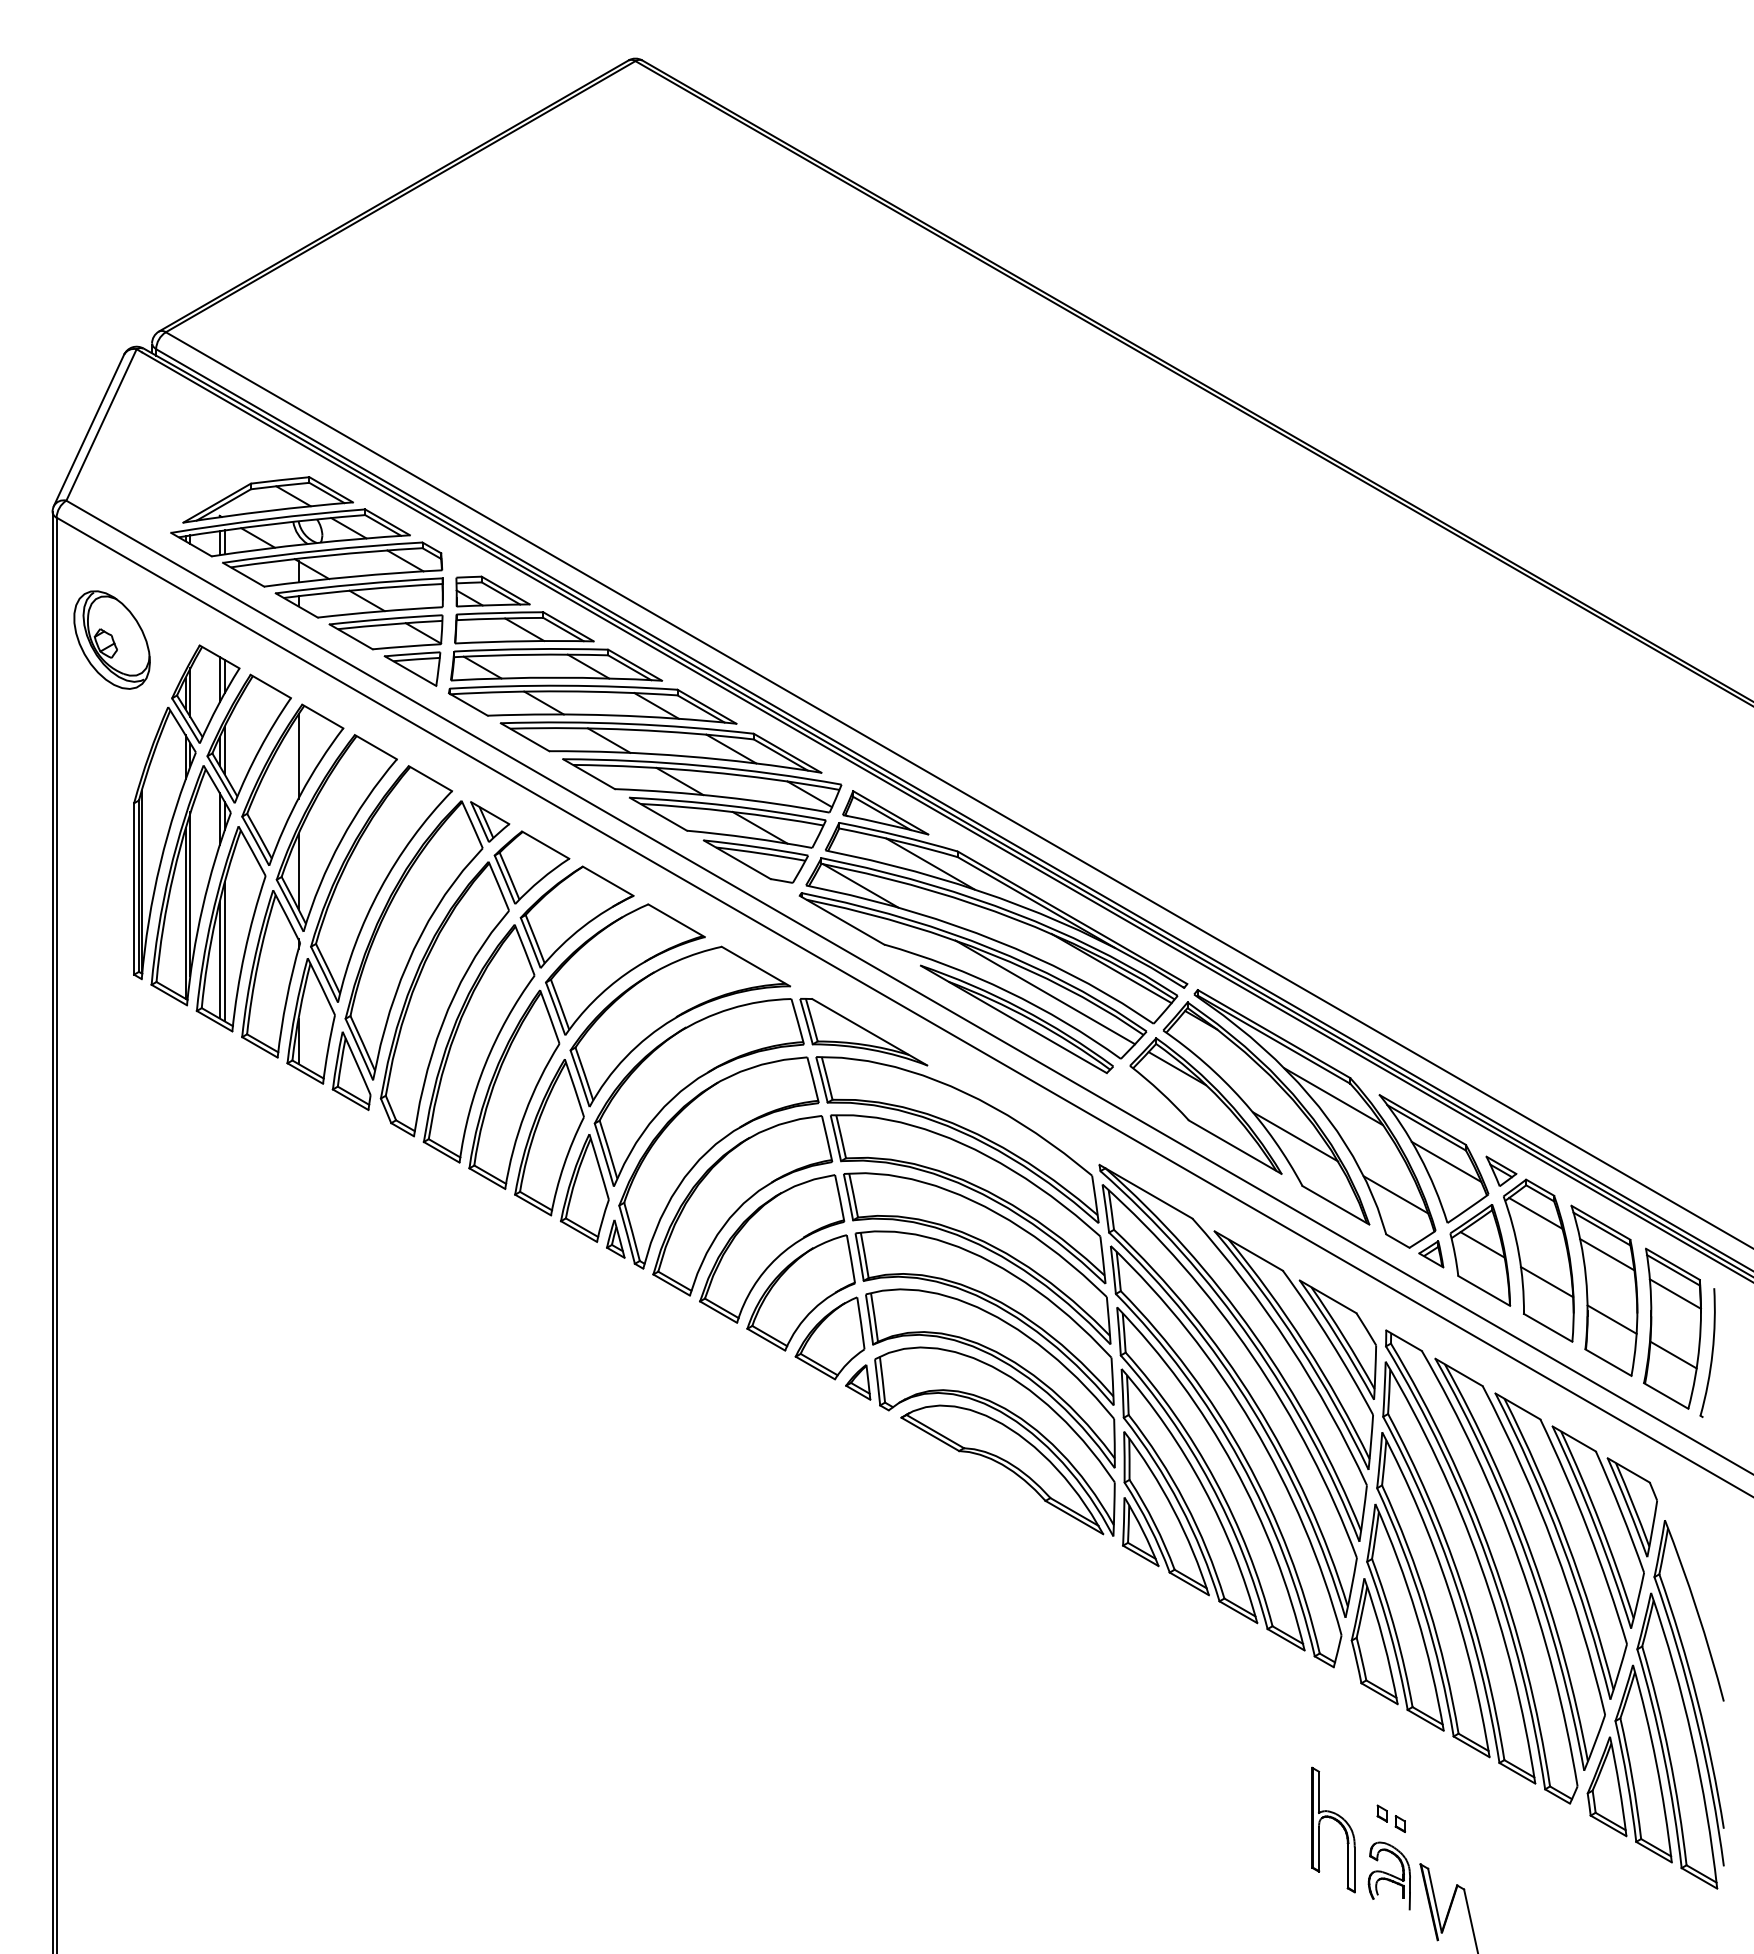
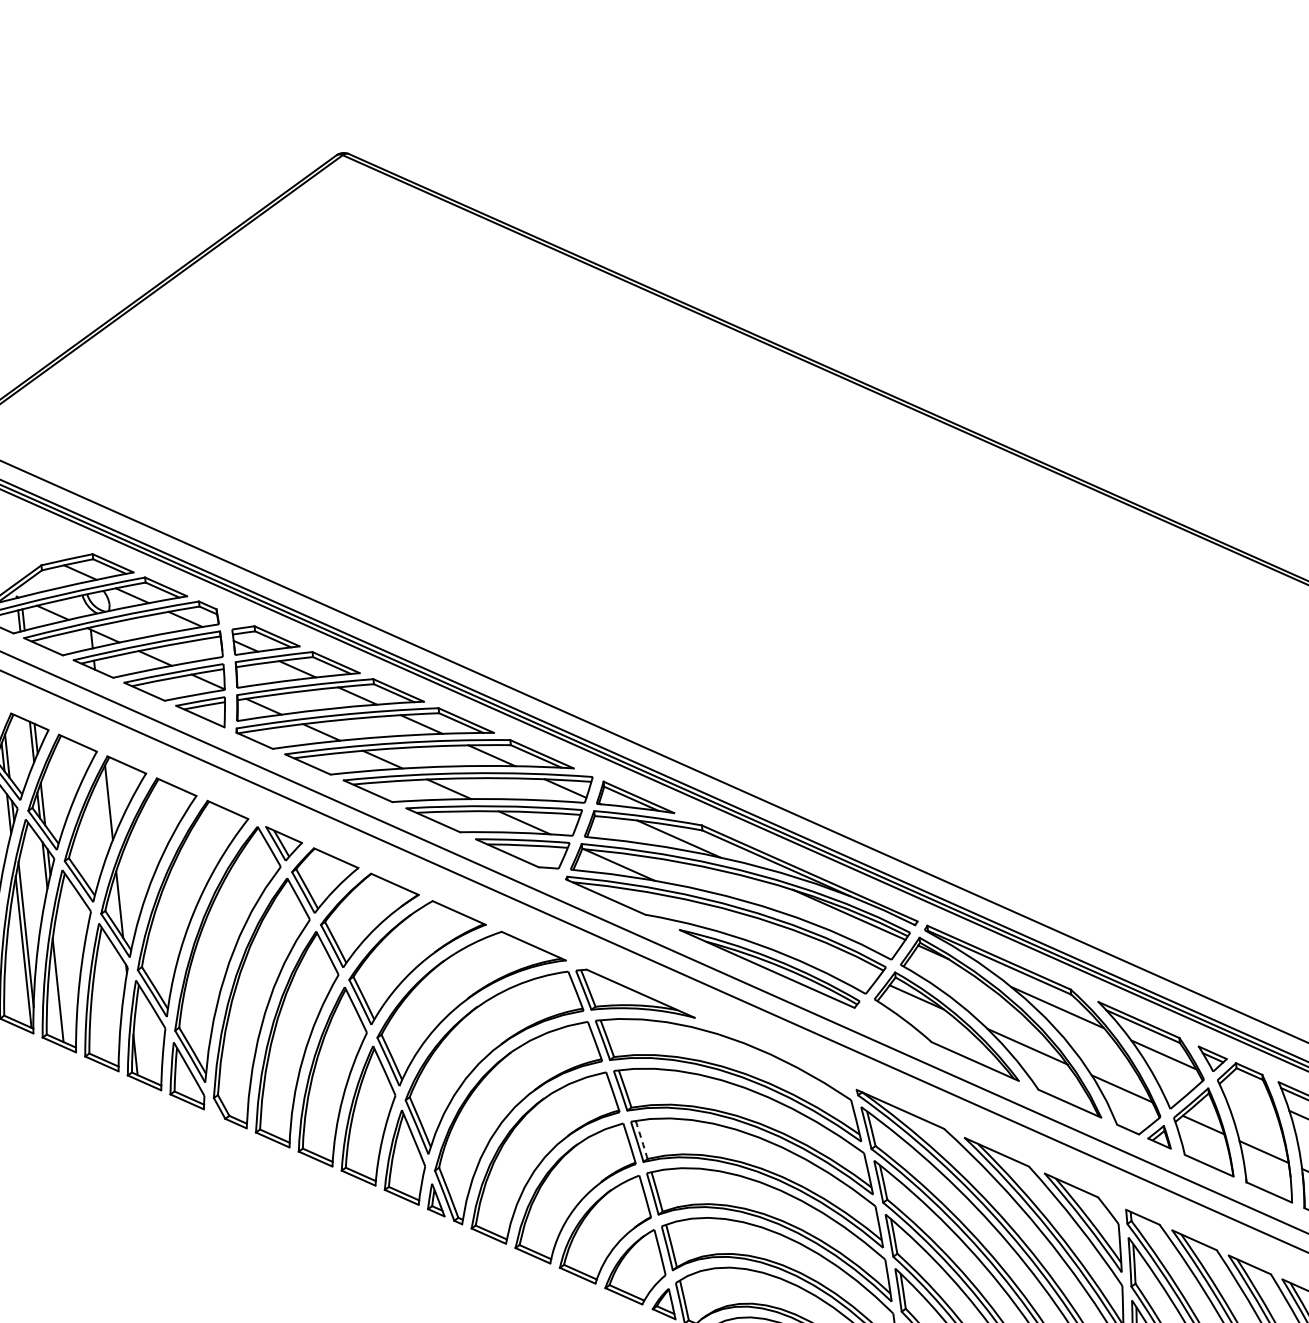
line: (224, 951) -> (61, 982), removed
line: (1045, 992) -> (792, 942), removed
arc: (853, 1195) -> (641, 1139), solid -> dashed
line: (1535, 1213) -> (1247, 1092), removed

